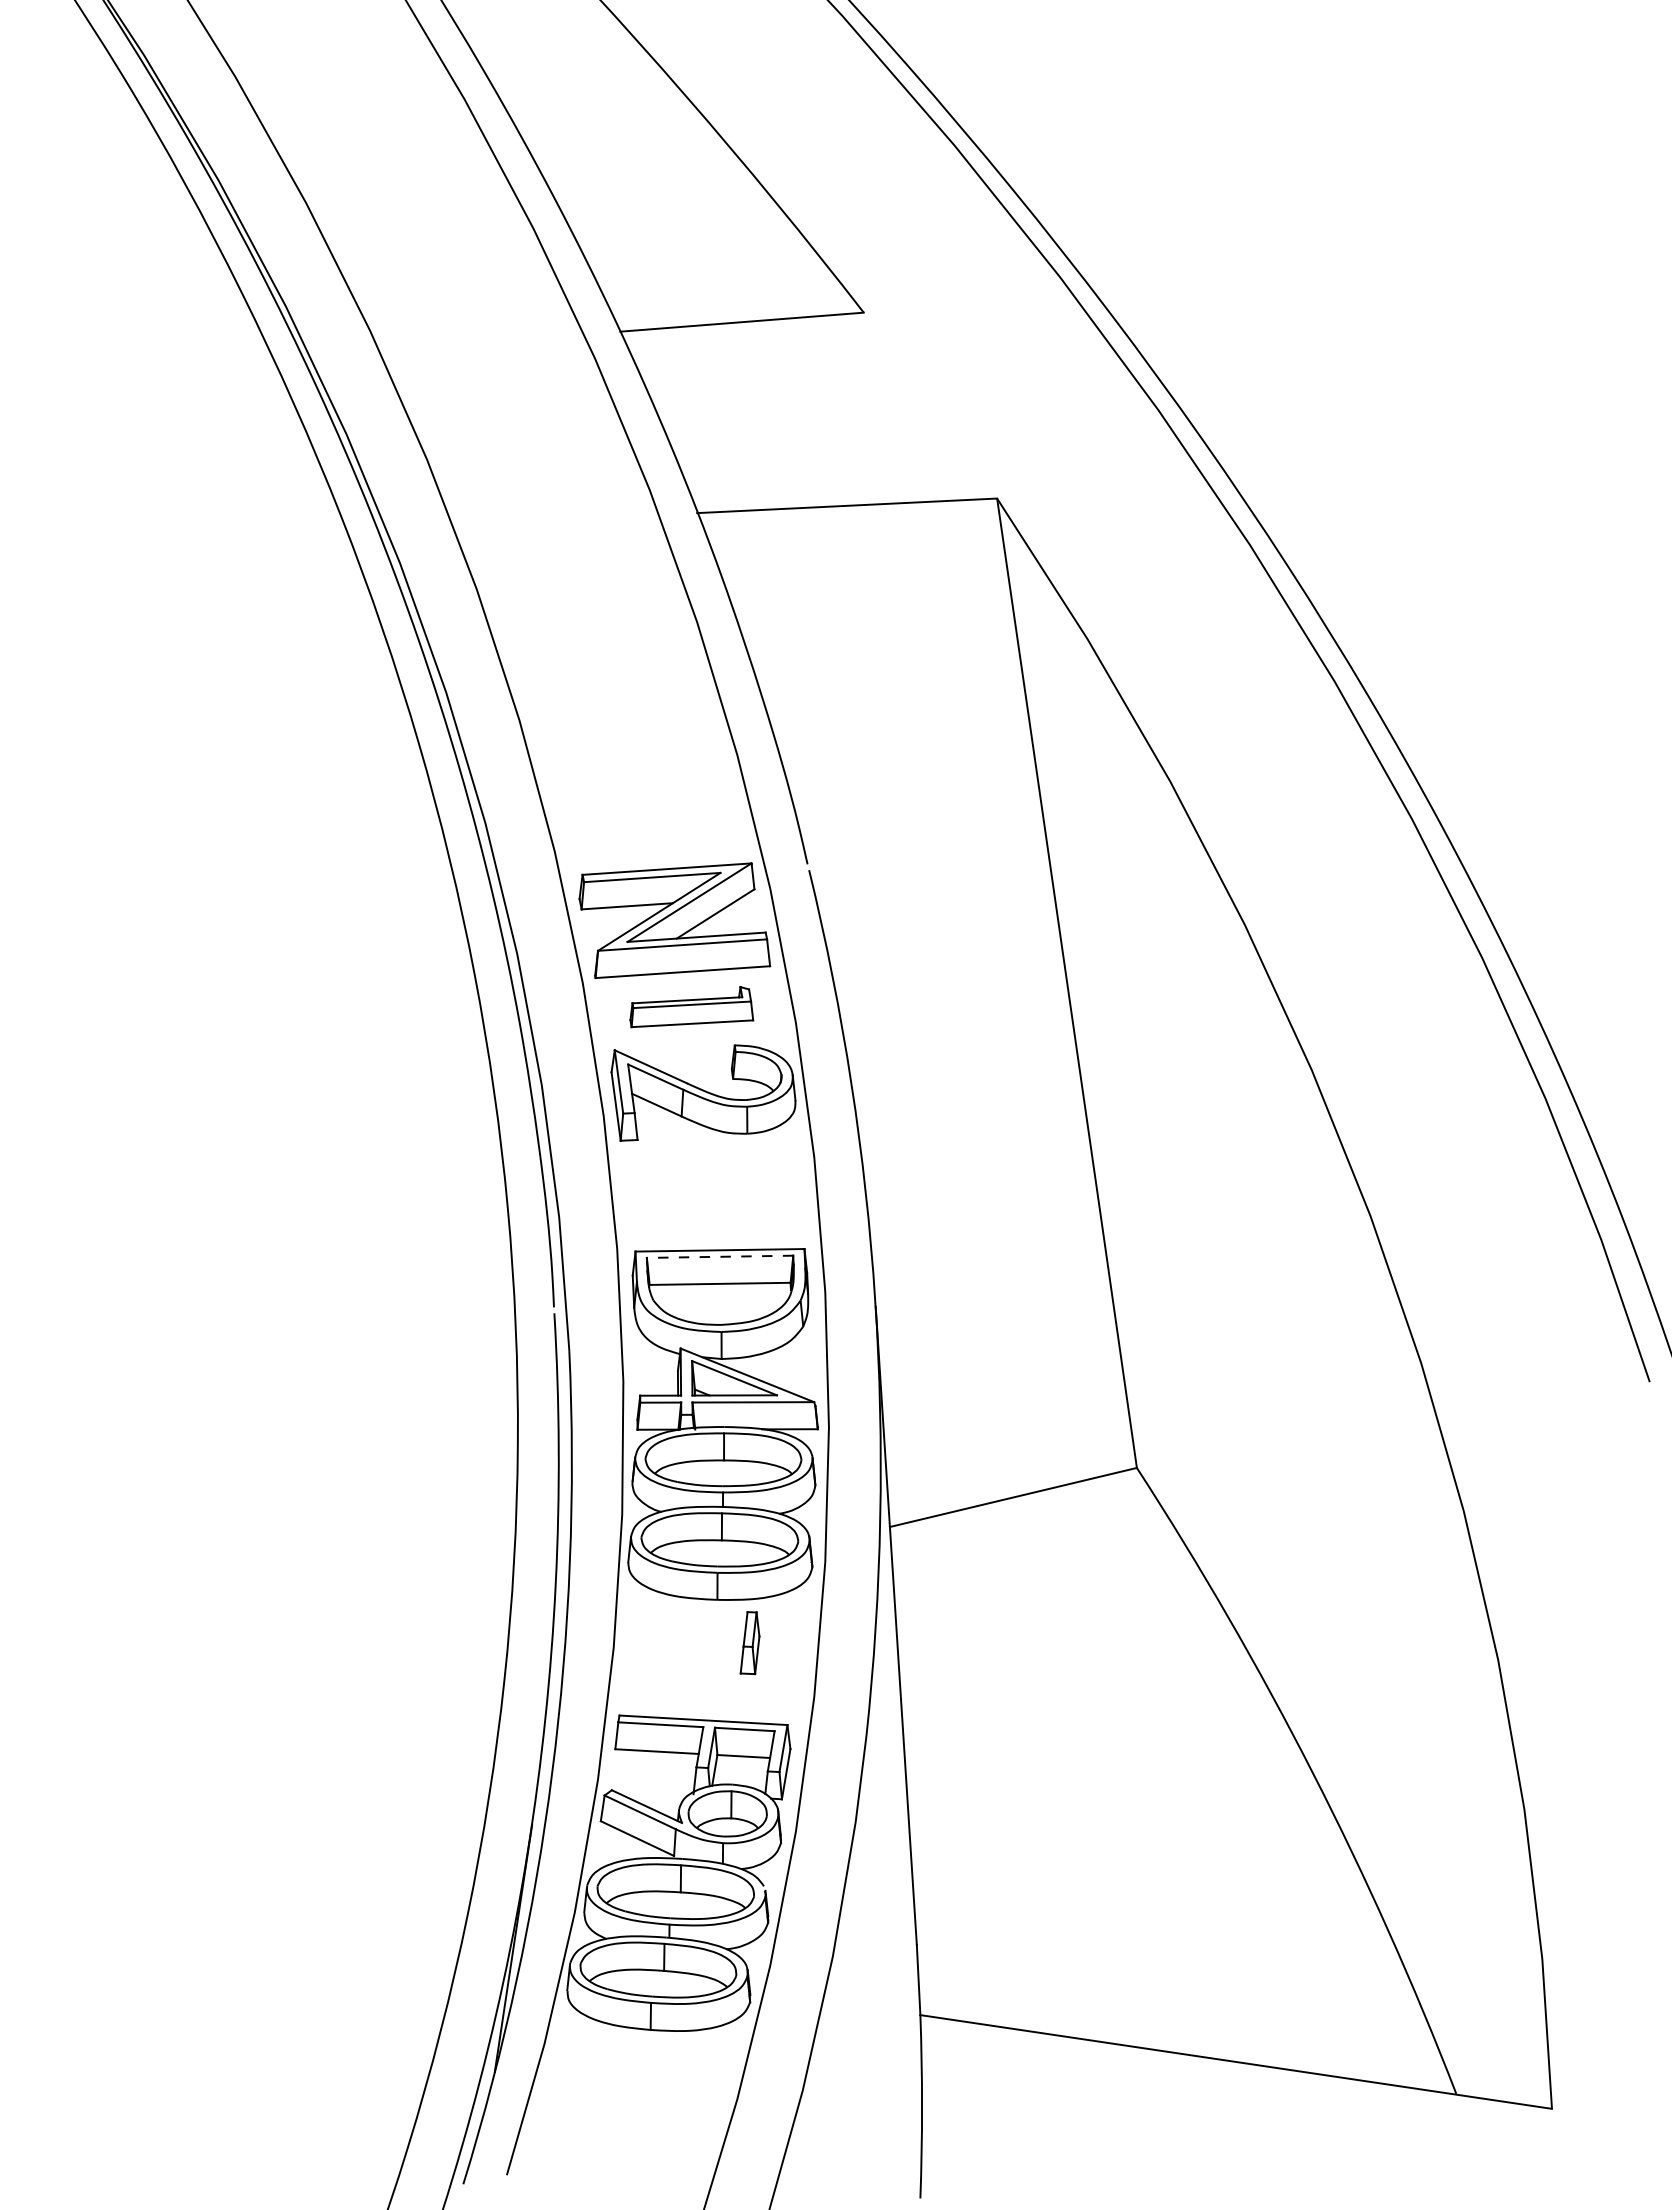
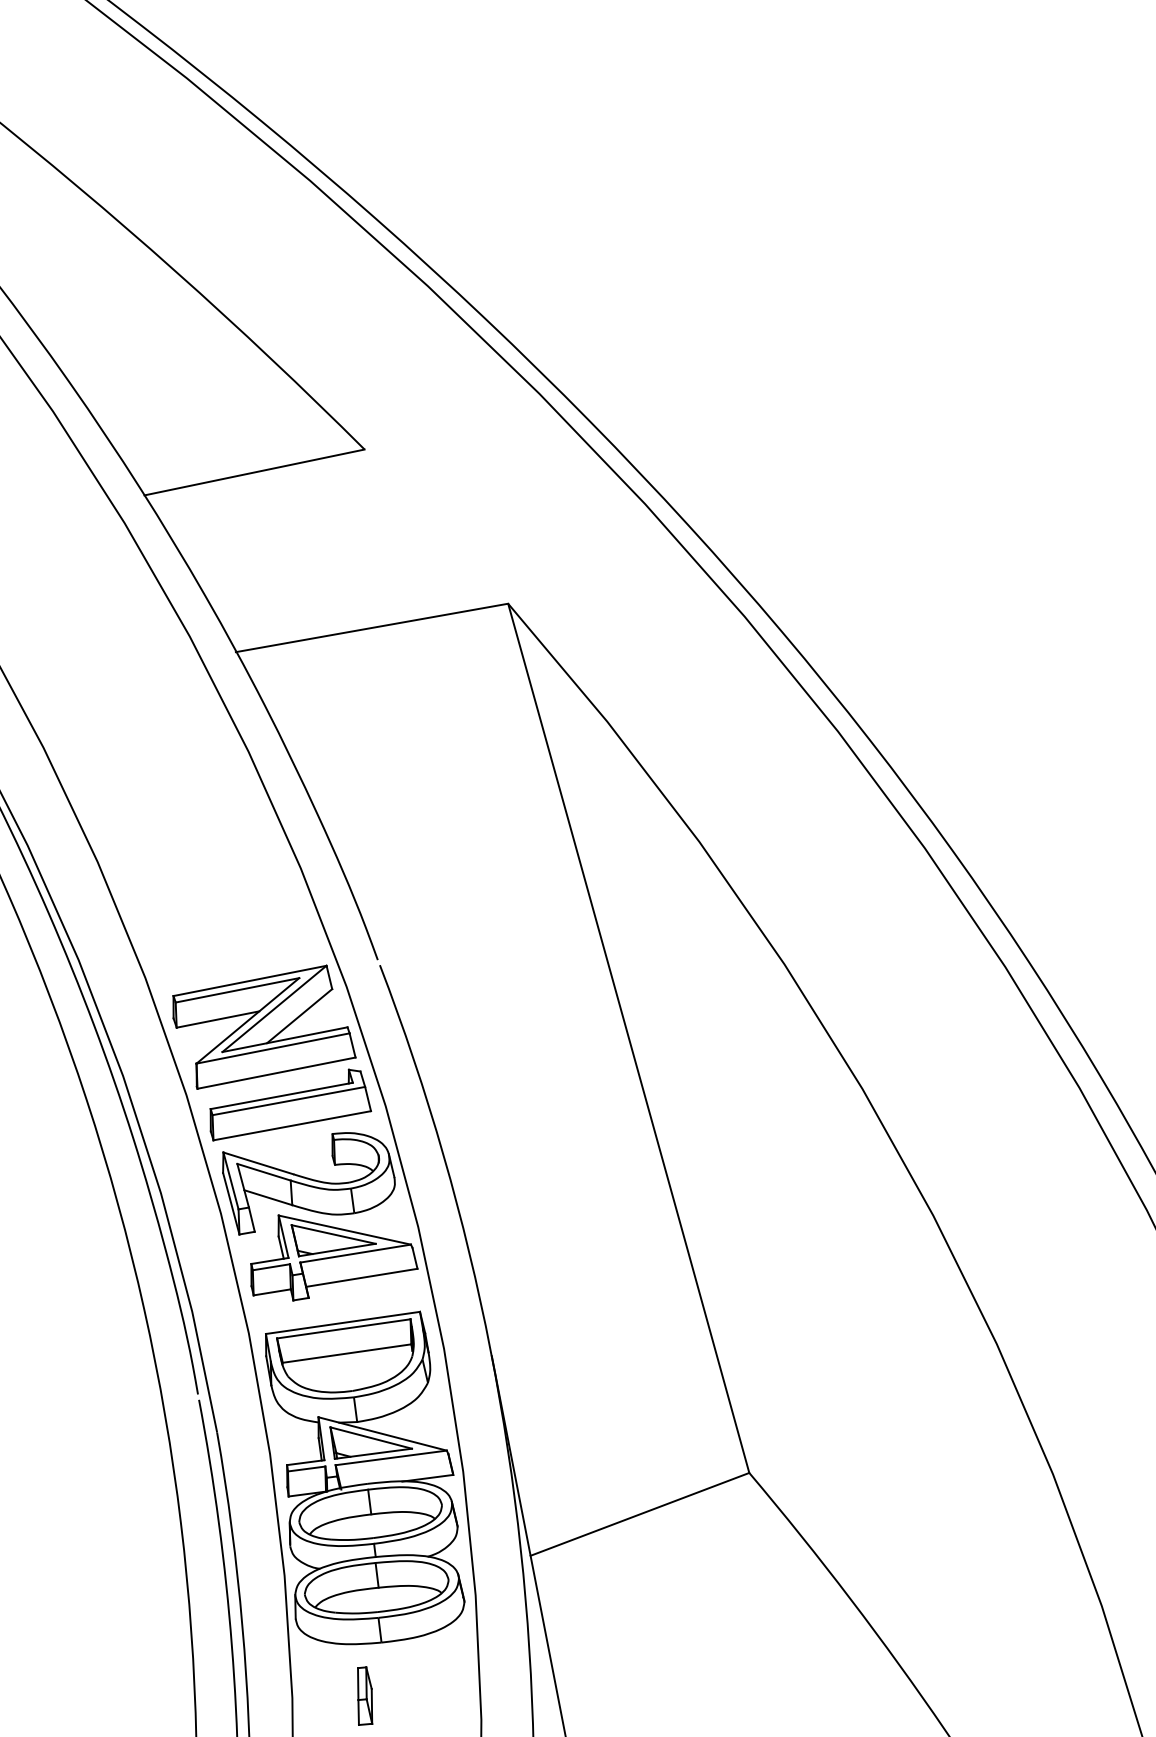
part: (691, 1006) -> (288, 1103), size x1.43
part: (716, 1172) -> (330, 1252), added
line: (719, 1256) -> (343, 1328), dashed -> solid
part: (749, 1643) -> (363, 1696), moved

